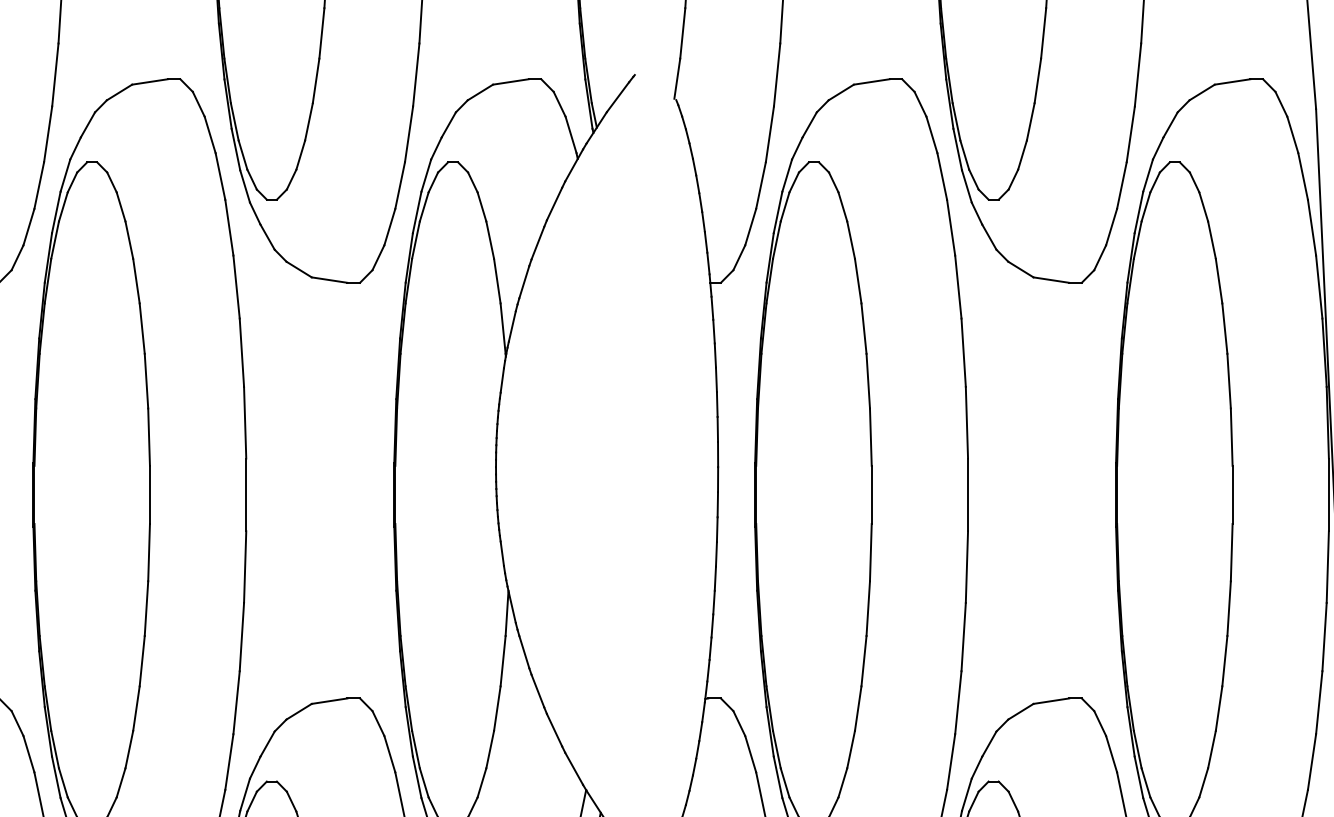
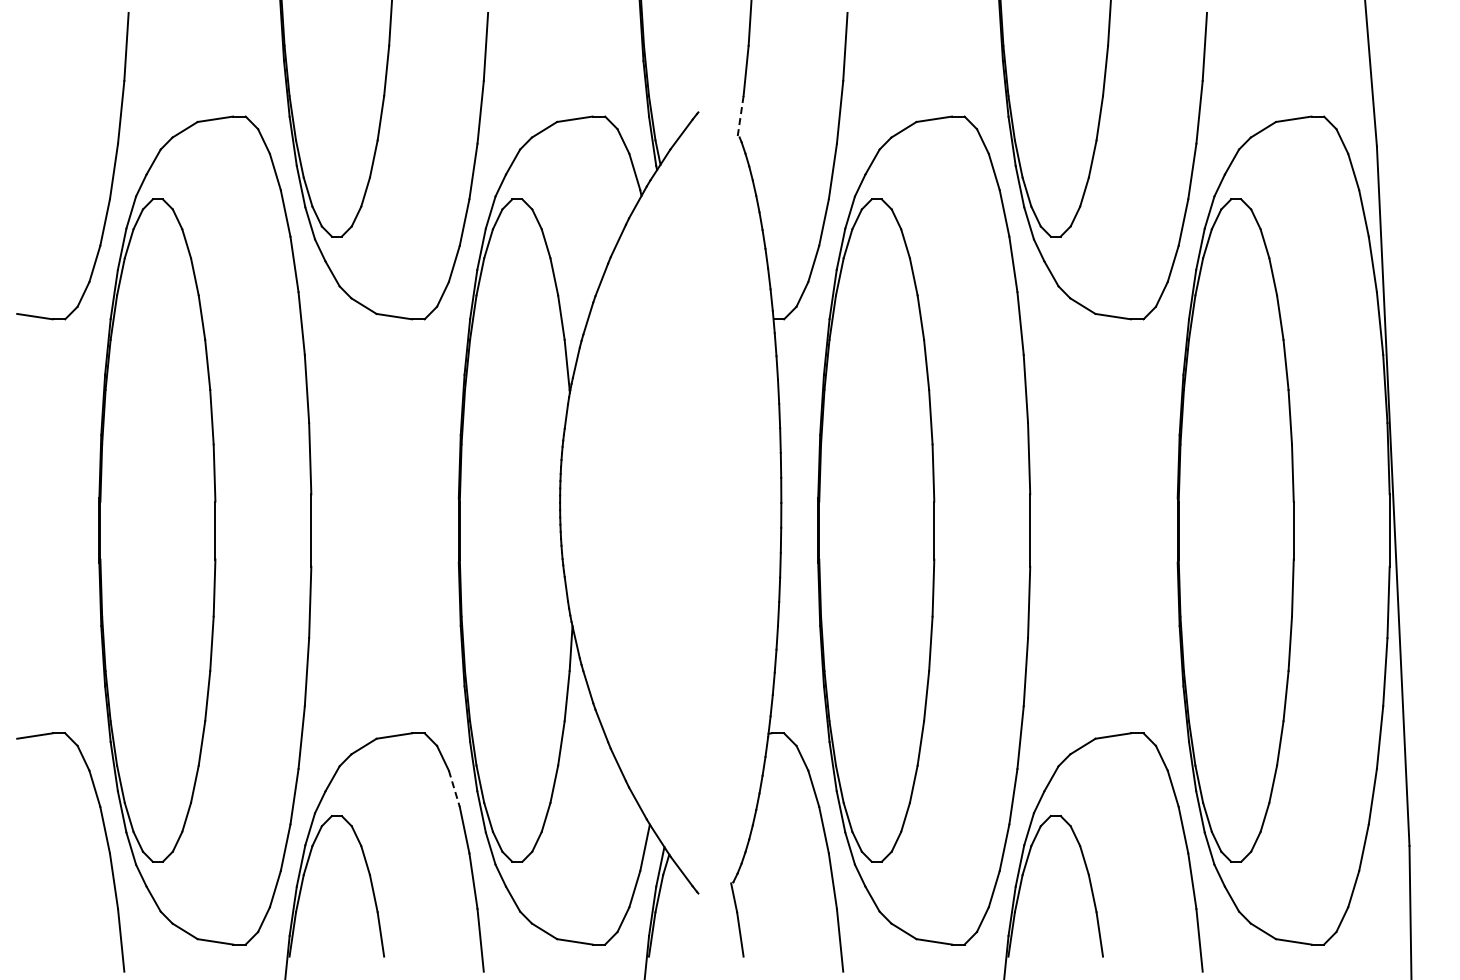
line: (677, 79) -> (740, 116), solid -> dashed
line: (389, 753) -> (454, 788), solid -> dashed

